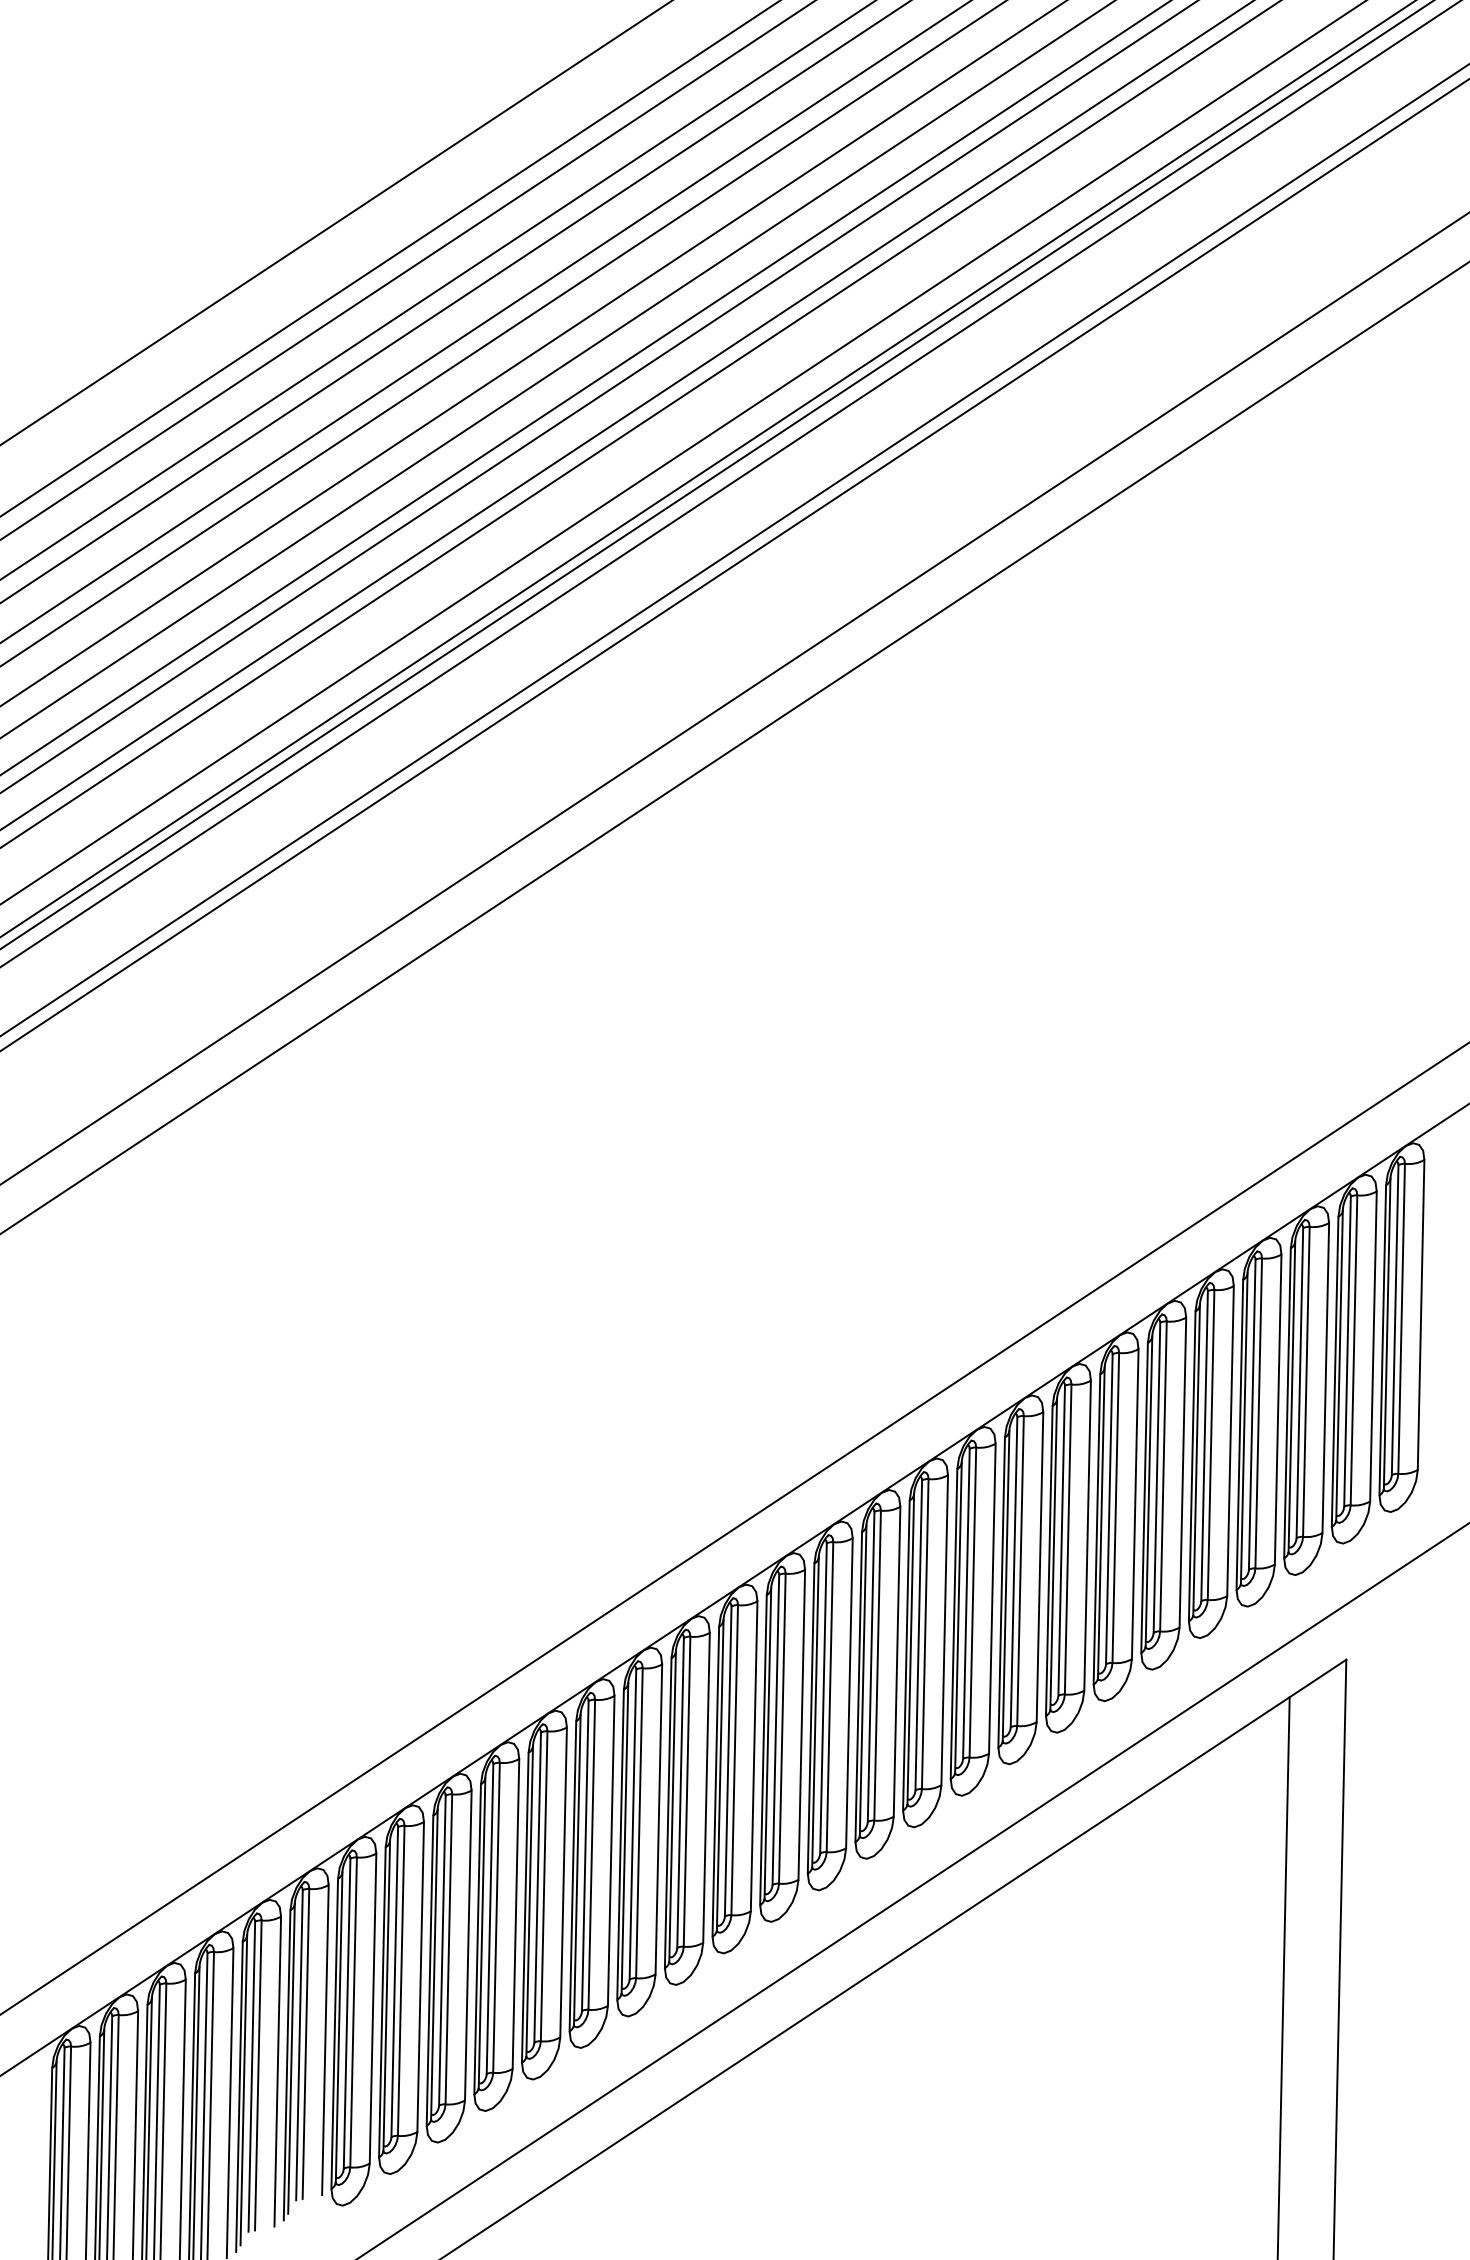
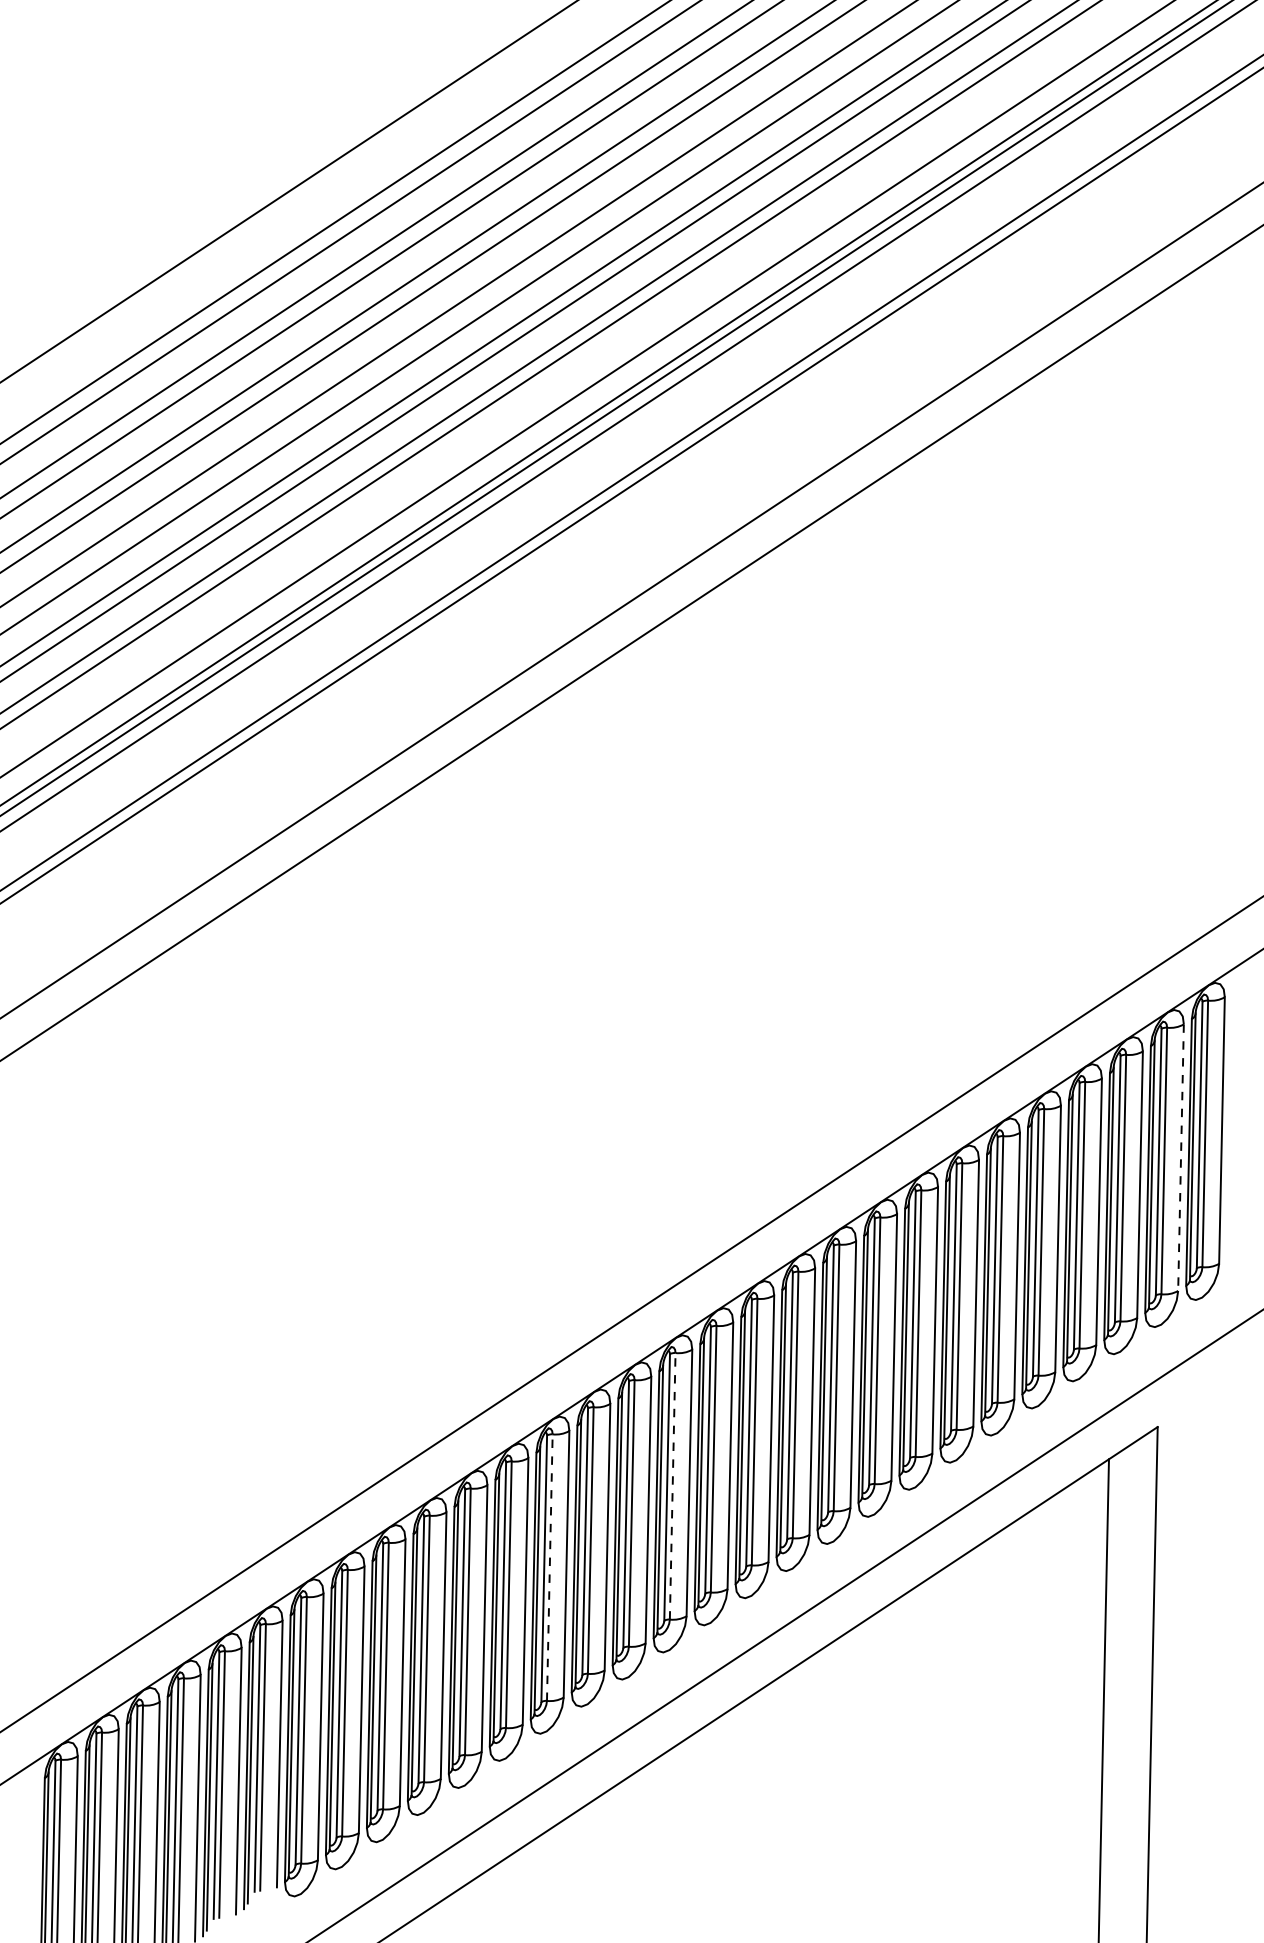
line: (1374, 1347) -> (1181, 1158), solid -> dashed
line: (782, 1727) -> (672, 1485), solid -> dashed
line: (639, 1823) -> (549, 1567), solid -> dashed

